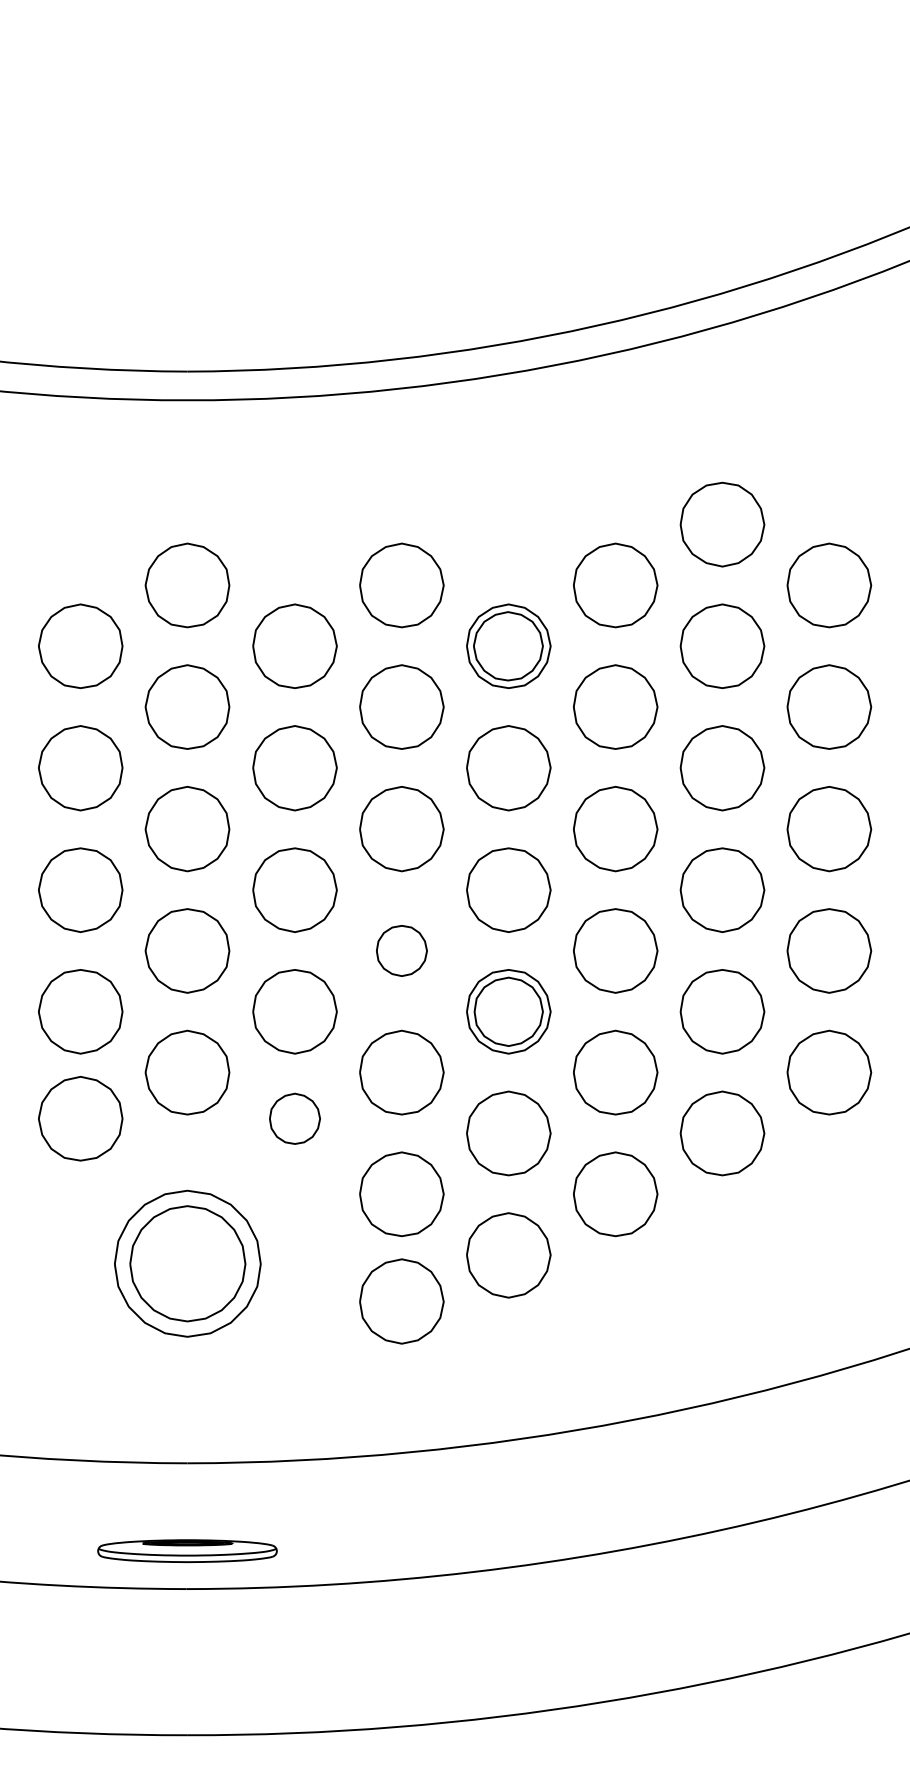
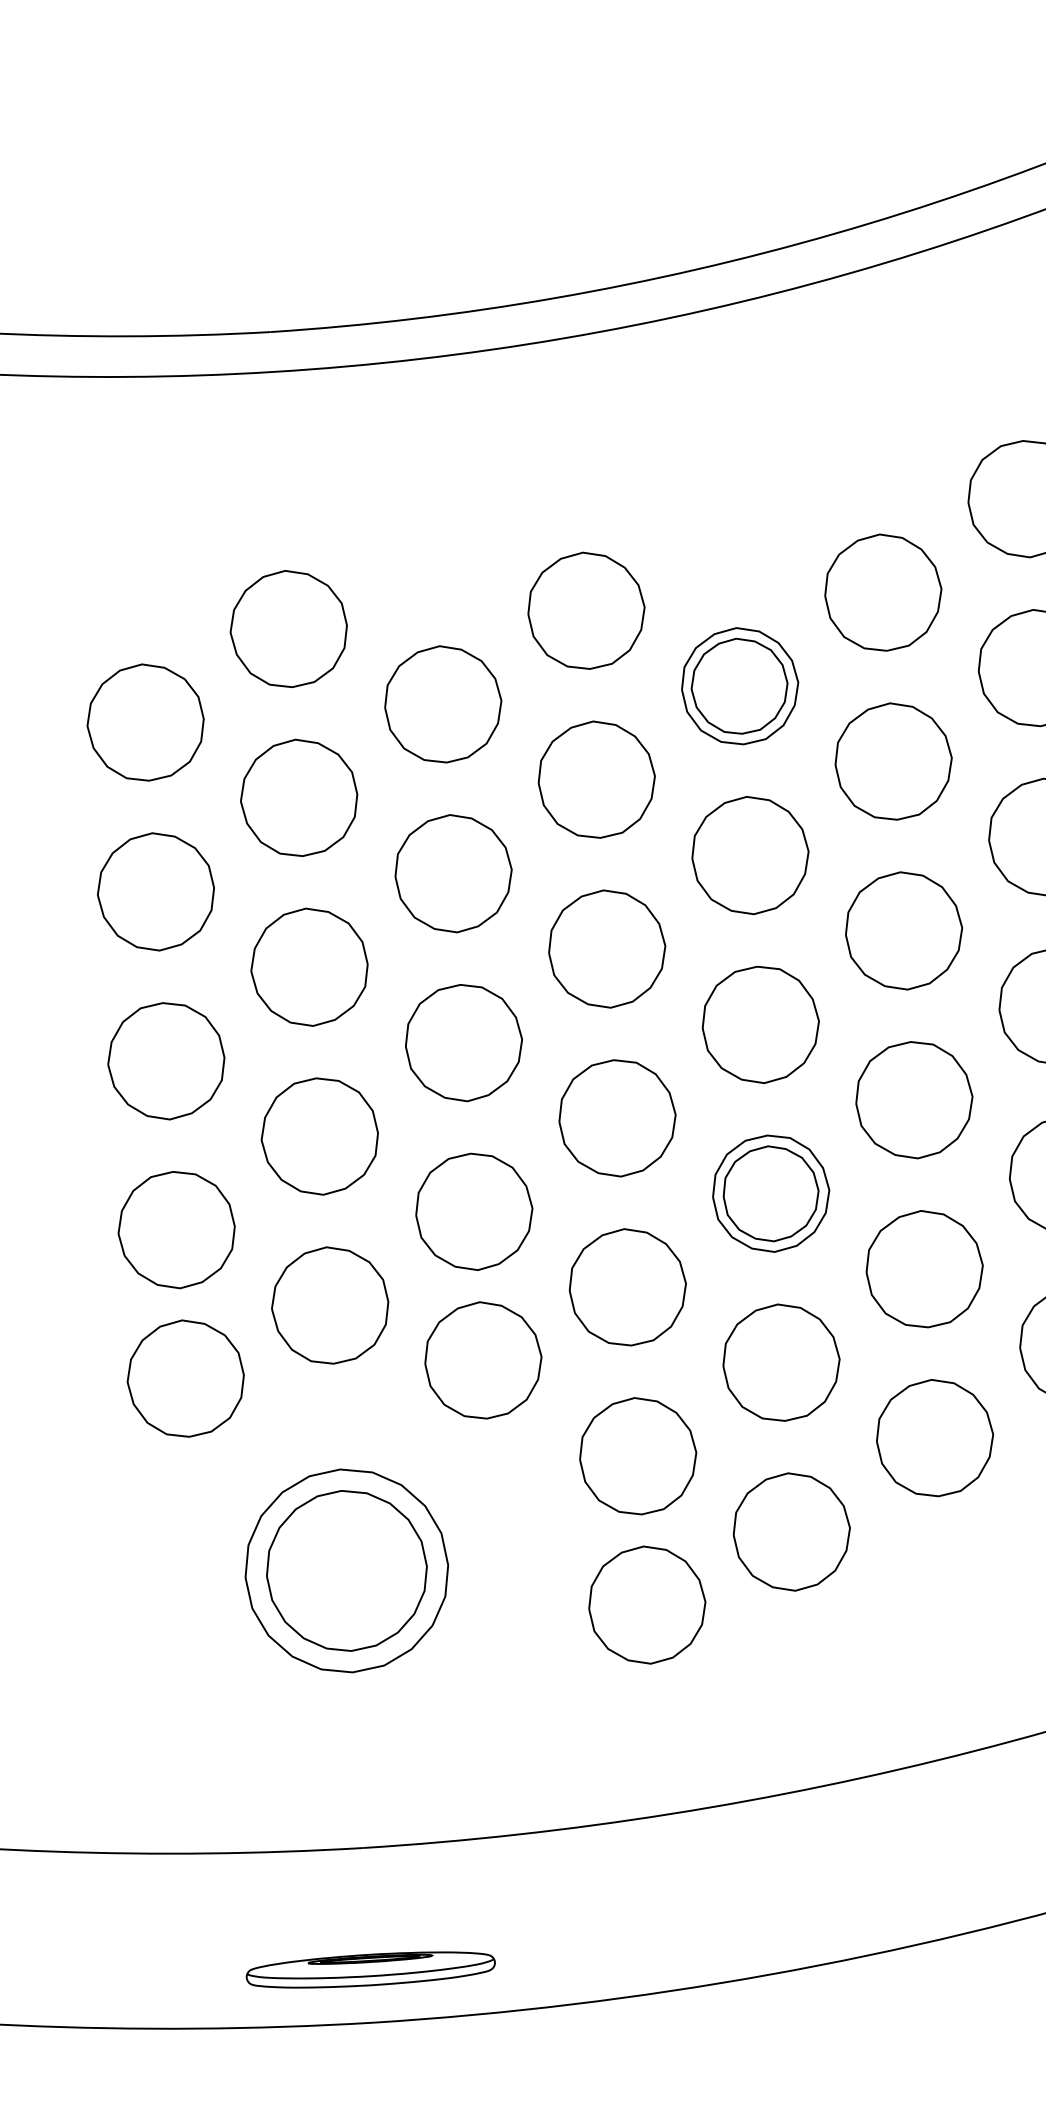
part: (401, 950) -> (616, 1117), size x1.67
part: (294, 1118) -> (482, 1360), size x1.67

